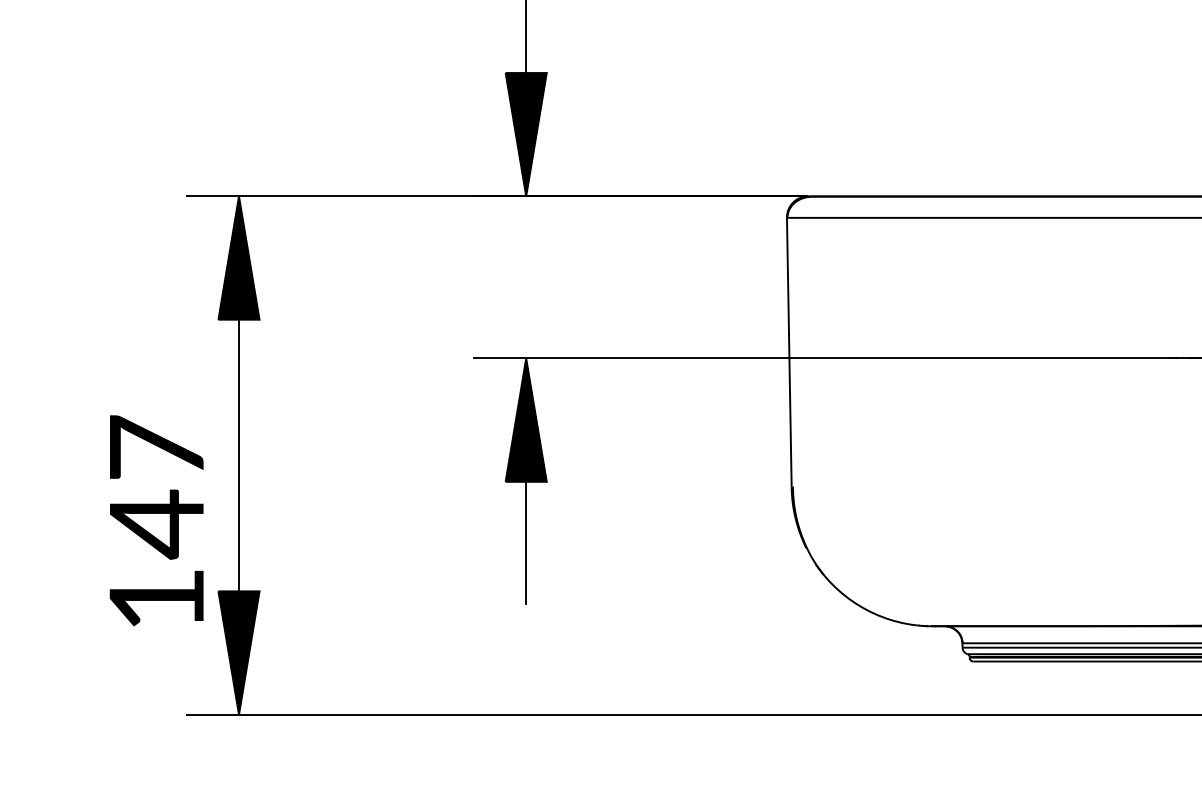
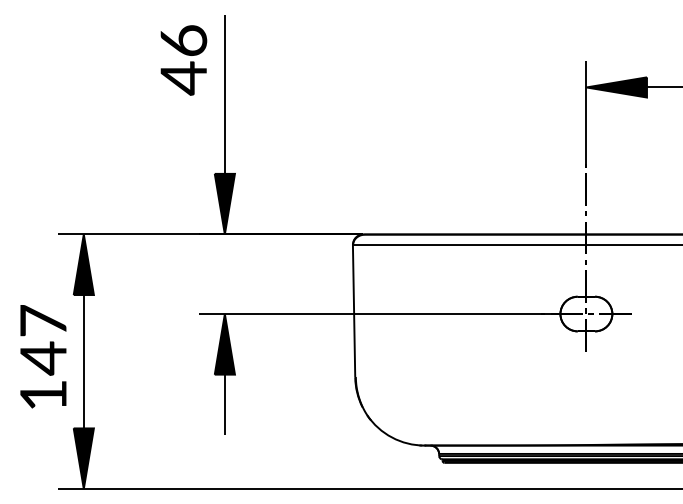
text: (156, 520) -> (43, 356), moved

